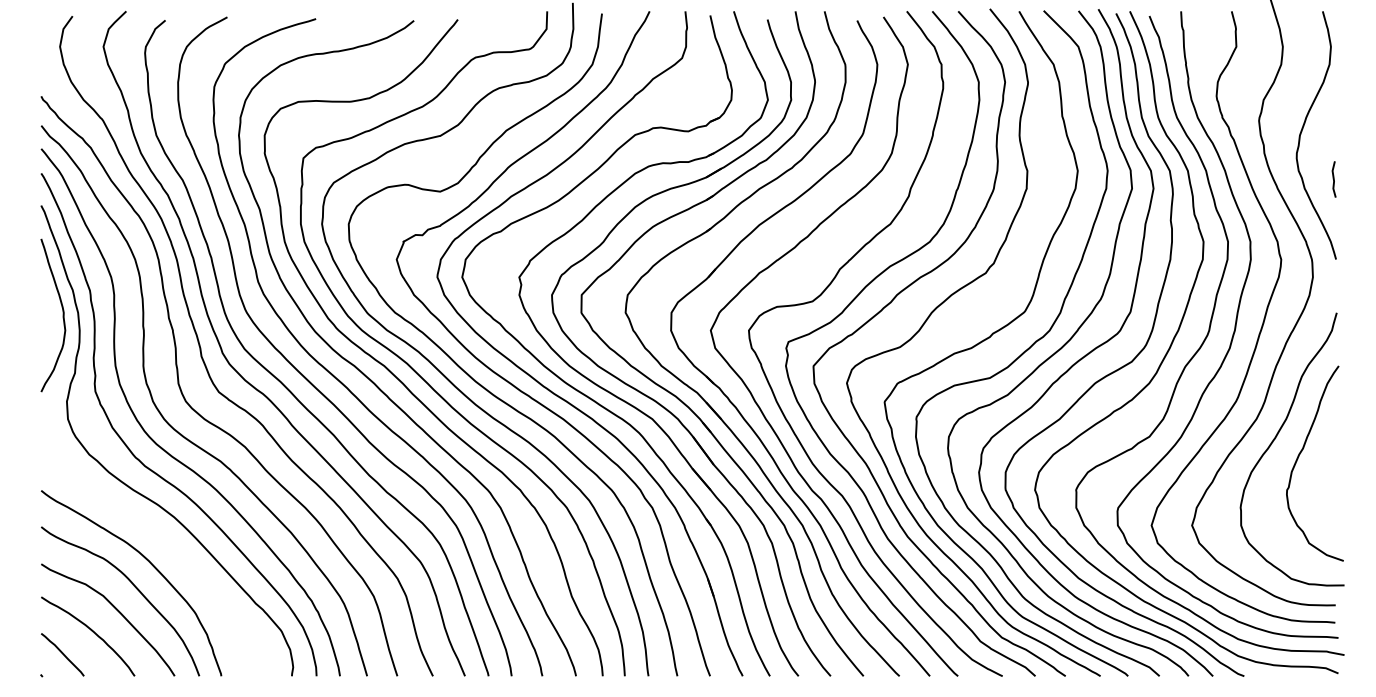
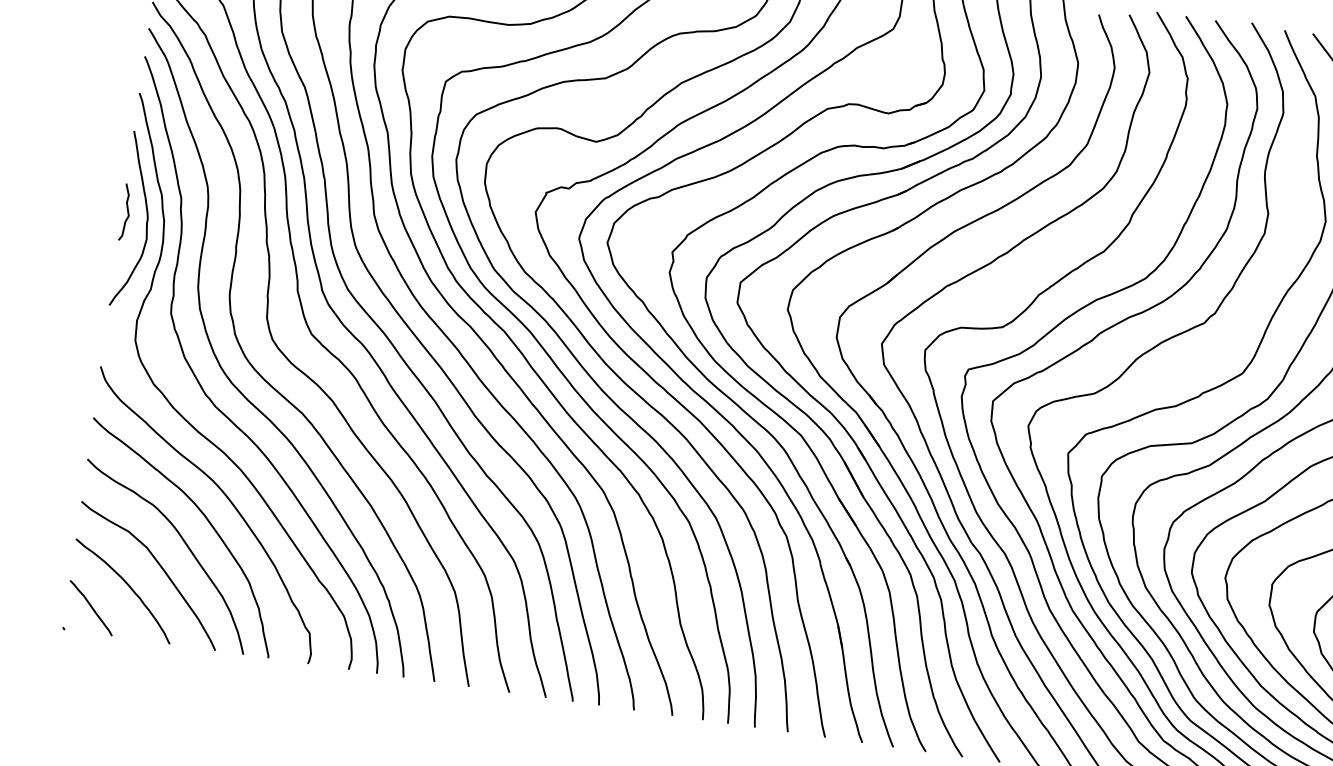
curve: (44, 308) -> (126, 210), added
curve: (165, 543) -> (226, 498), added

